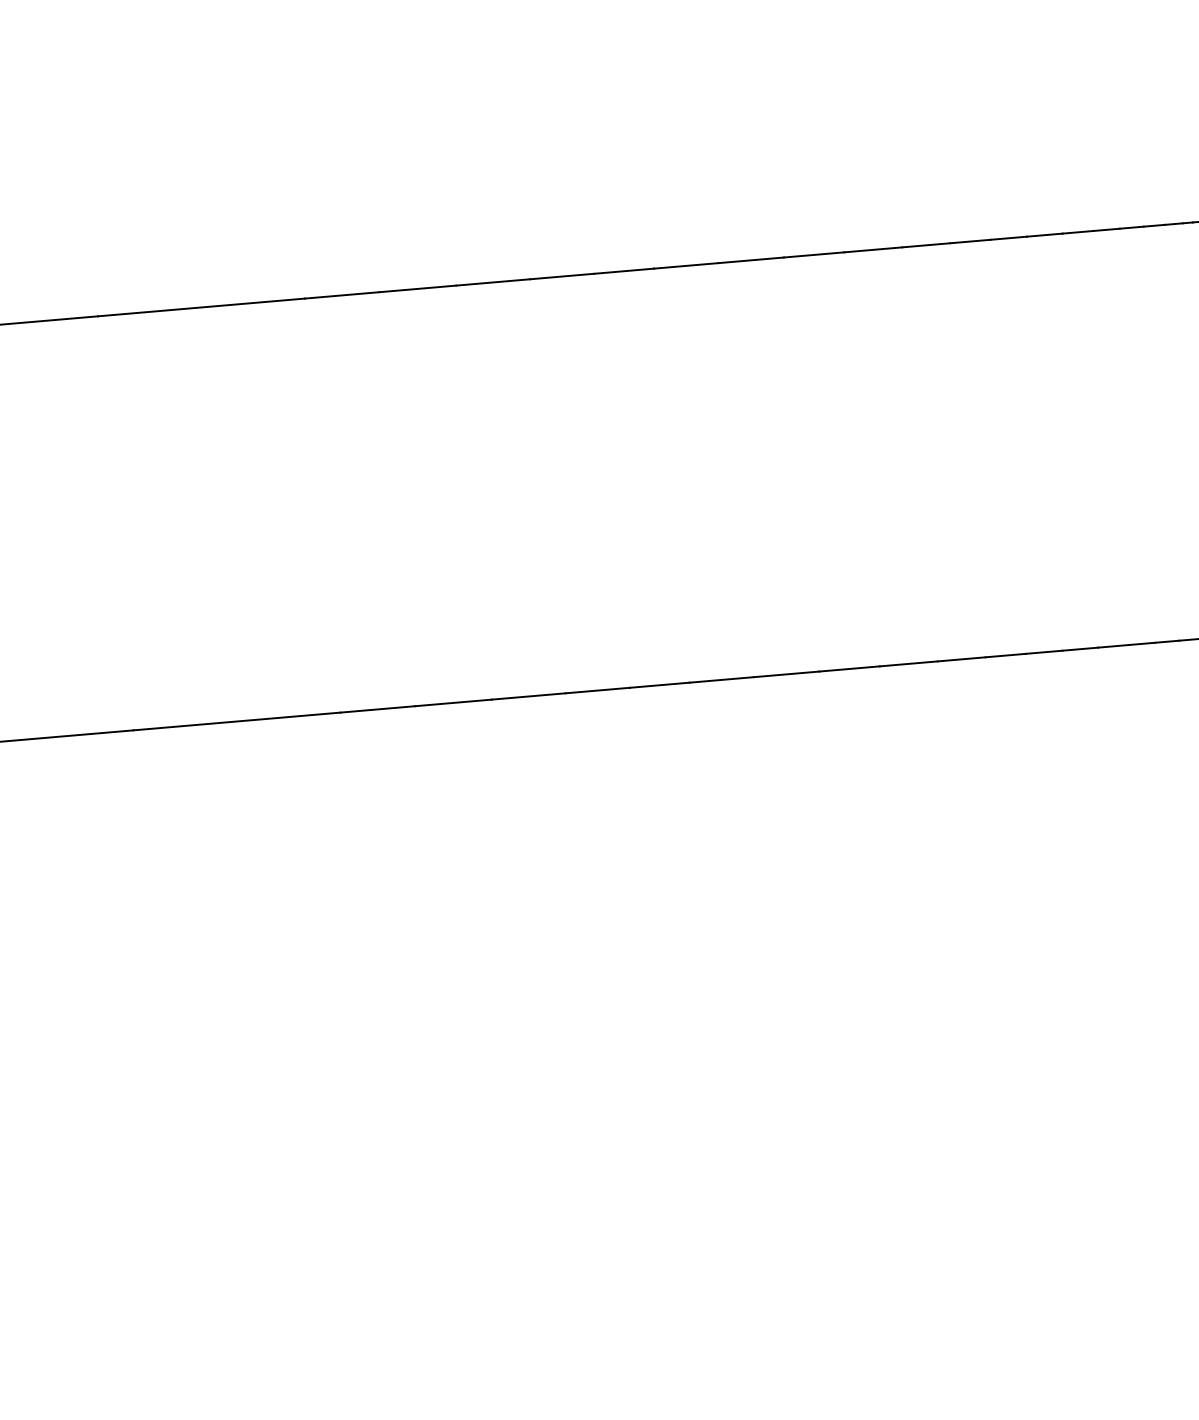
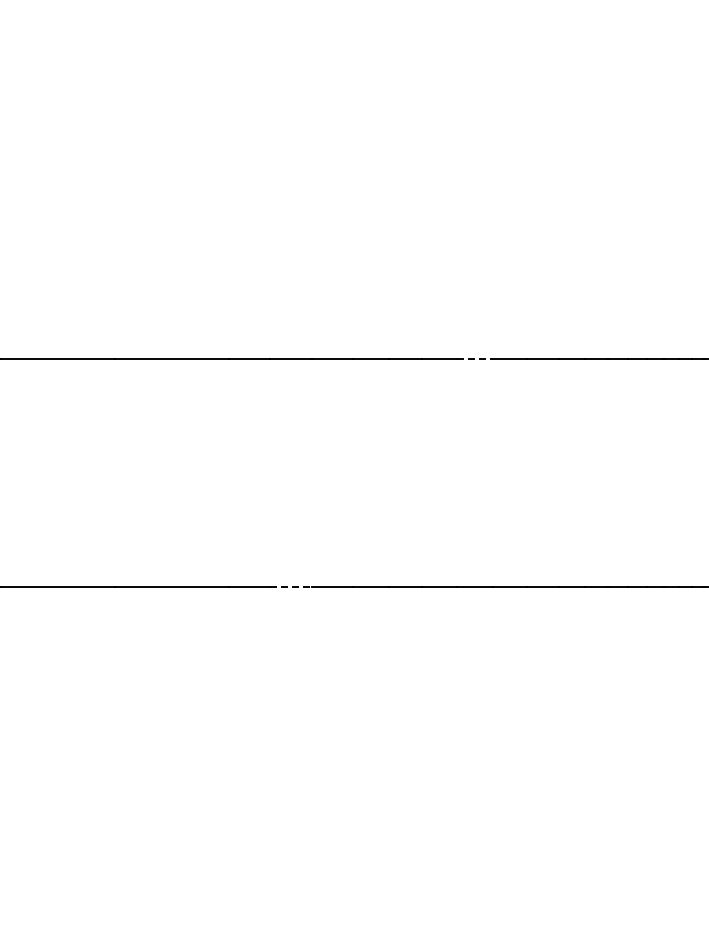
line: (751, 260) -> (475, 358), solid -> dashed
line: (453, 703) -> (291, 587), solid -> dashed

